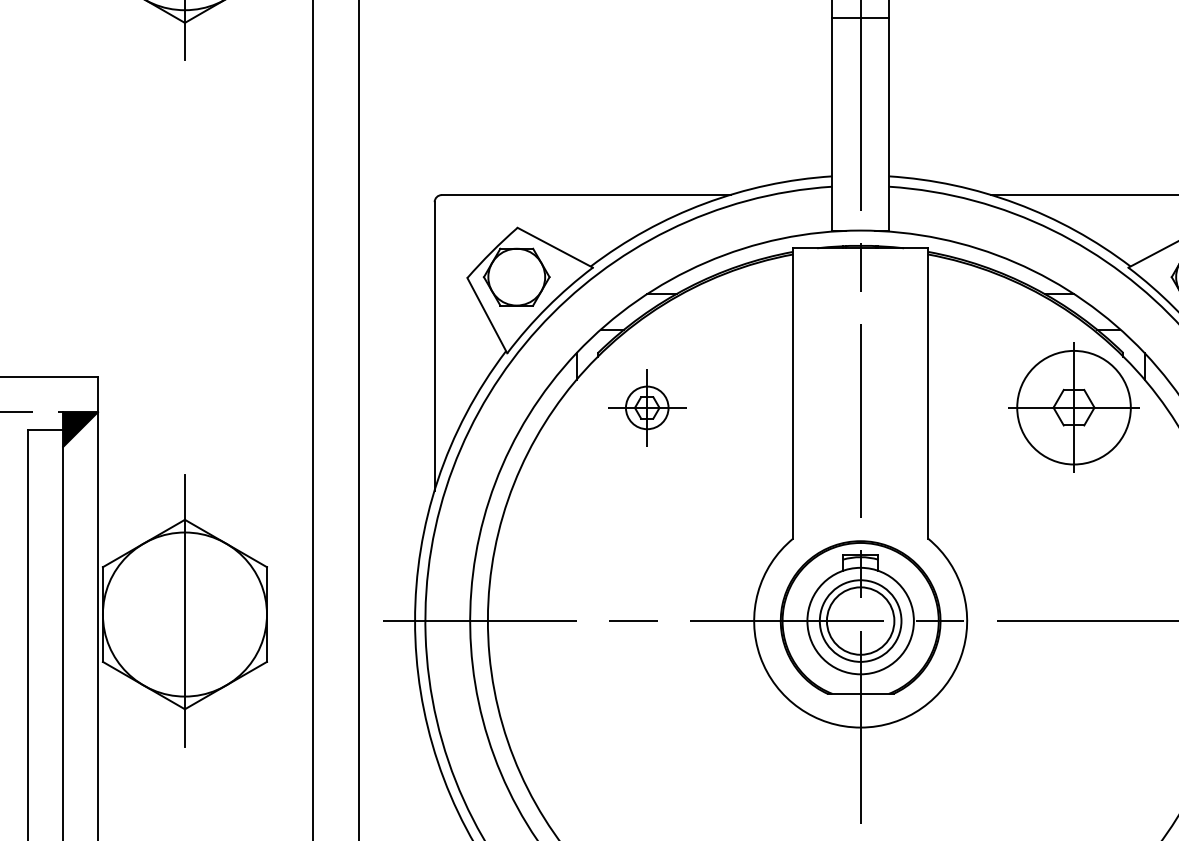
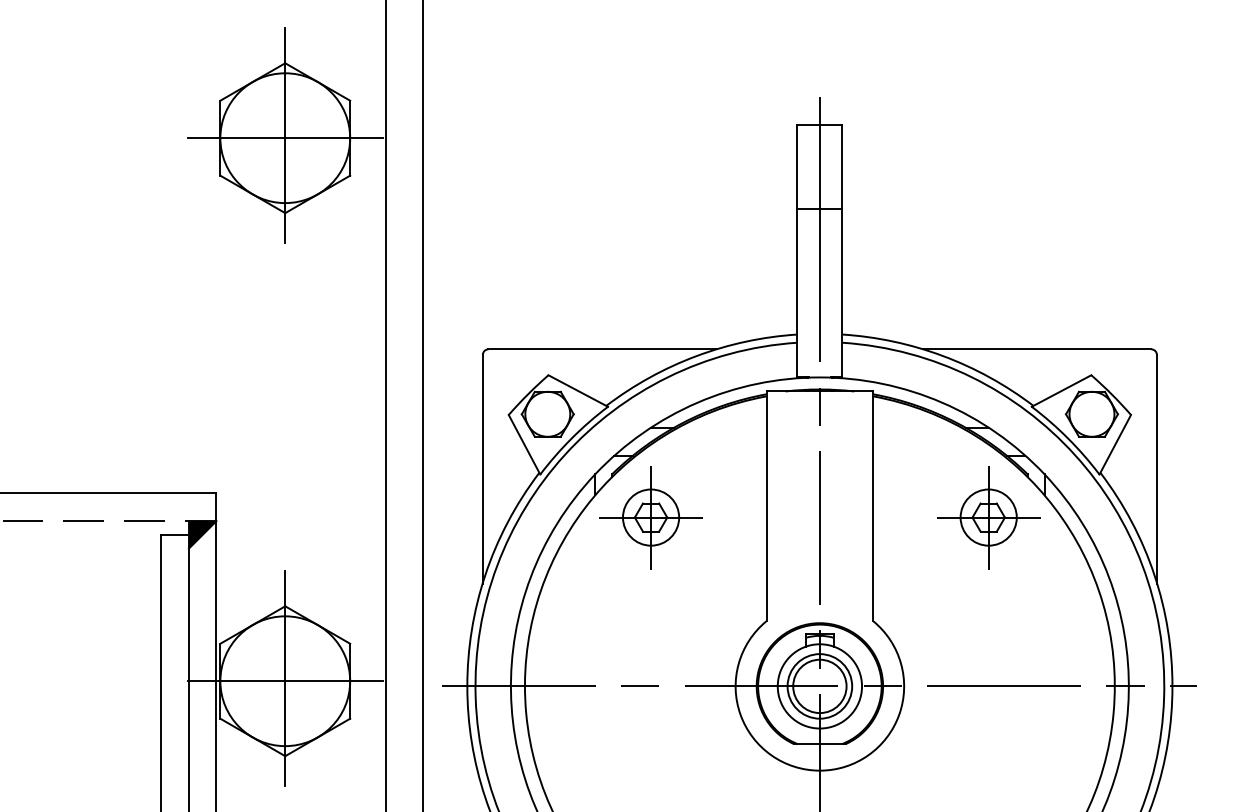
part: (646, 407) -> (650, 517), size x1.67
circle: (1073, 407) -> (988, 517), size x0.62
line: (183, 614) -> (284, 681), added

